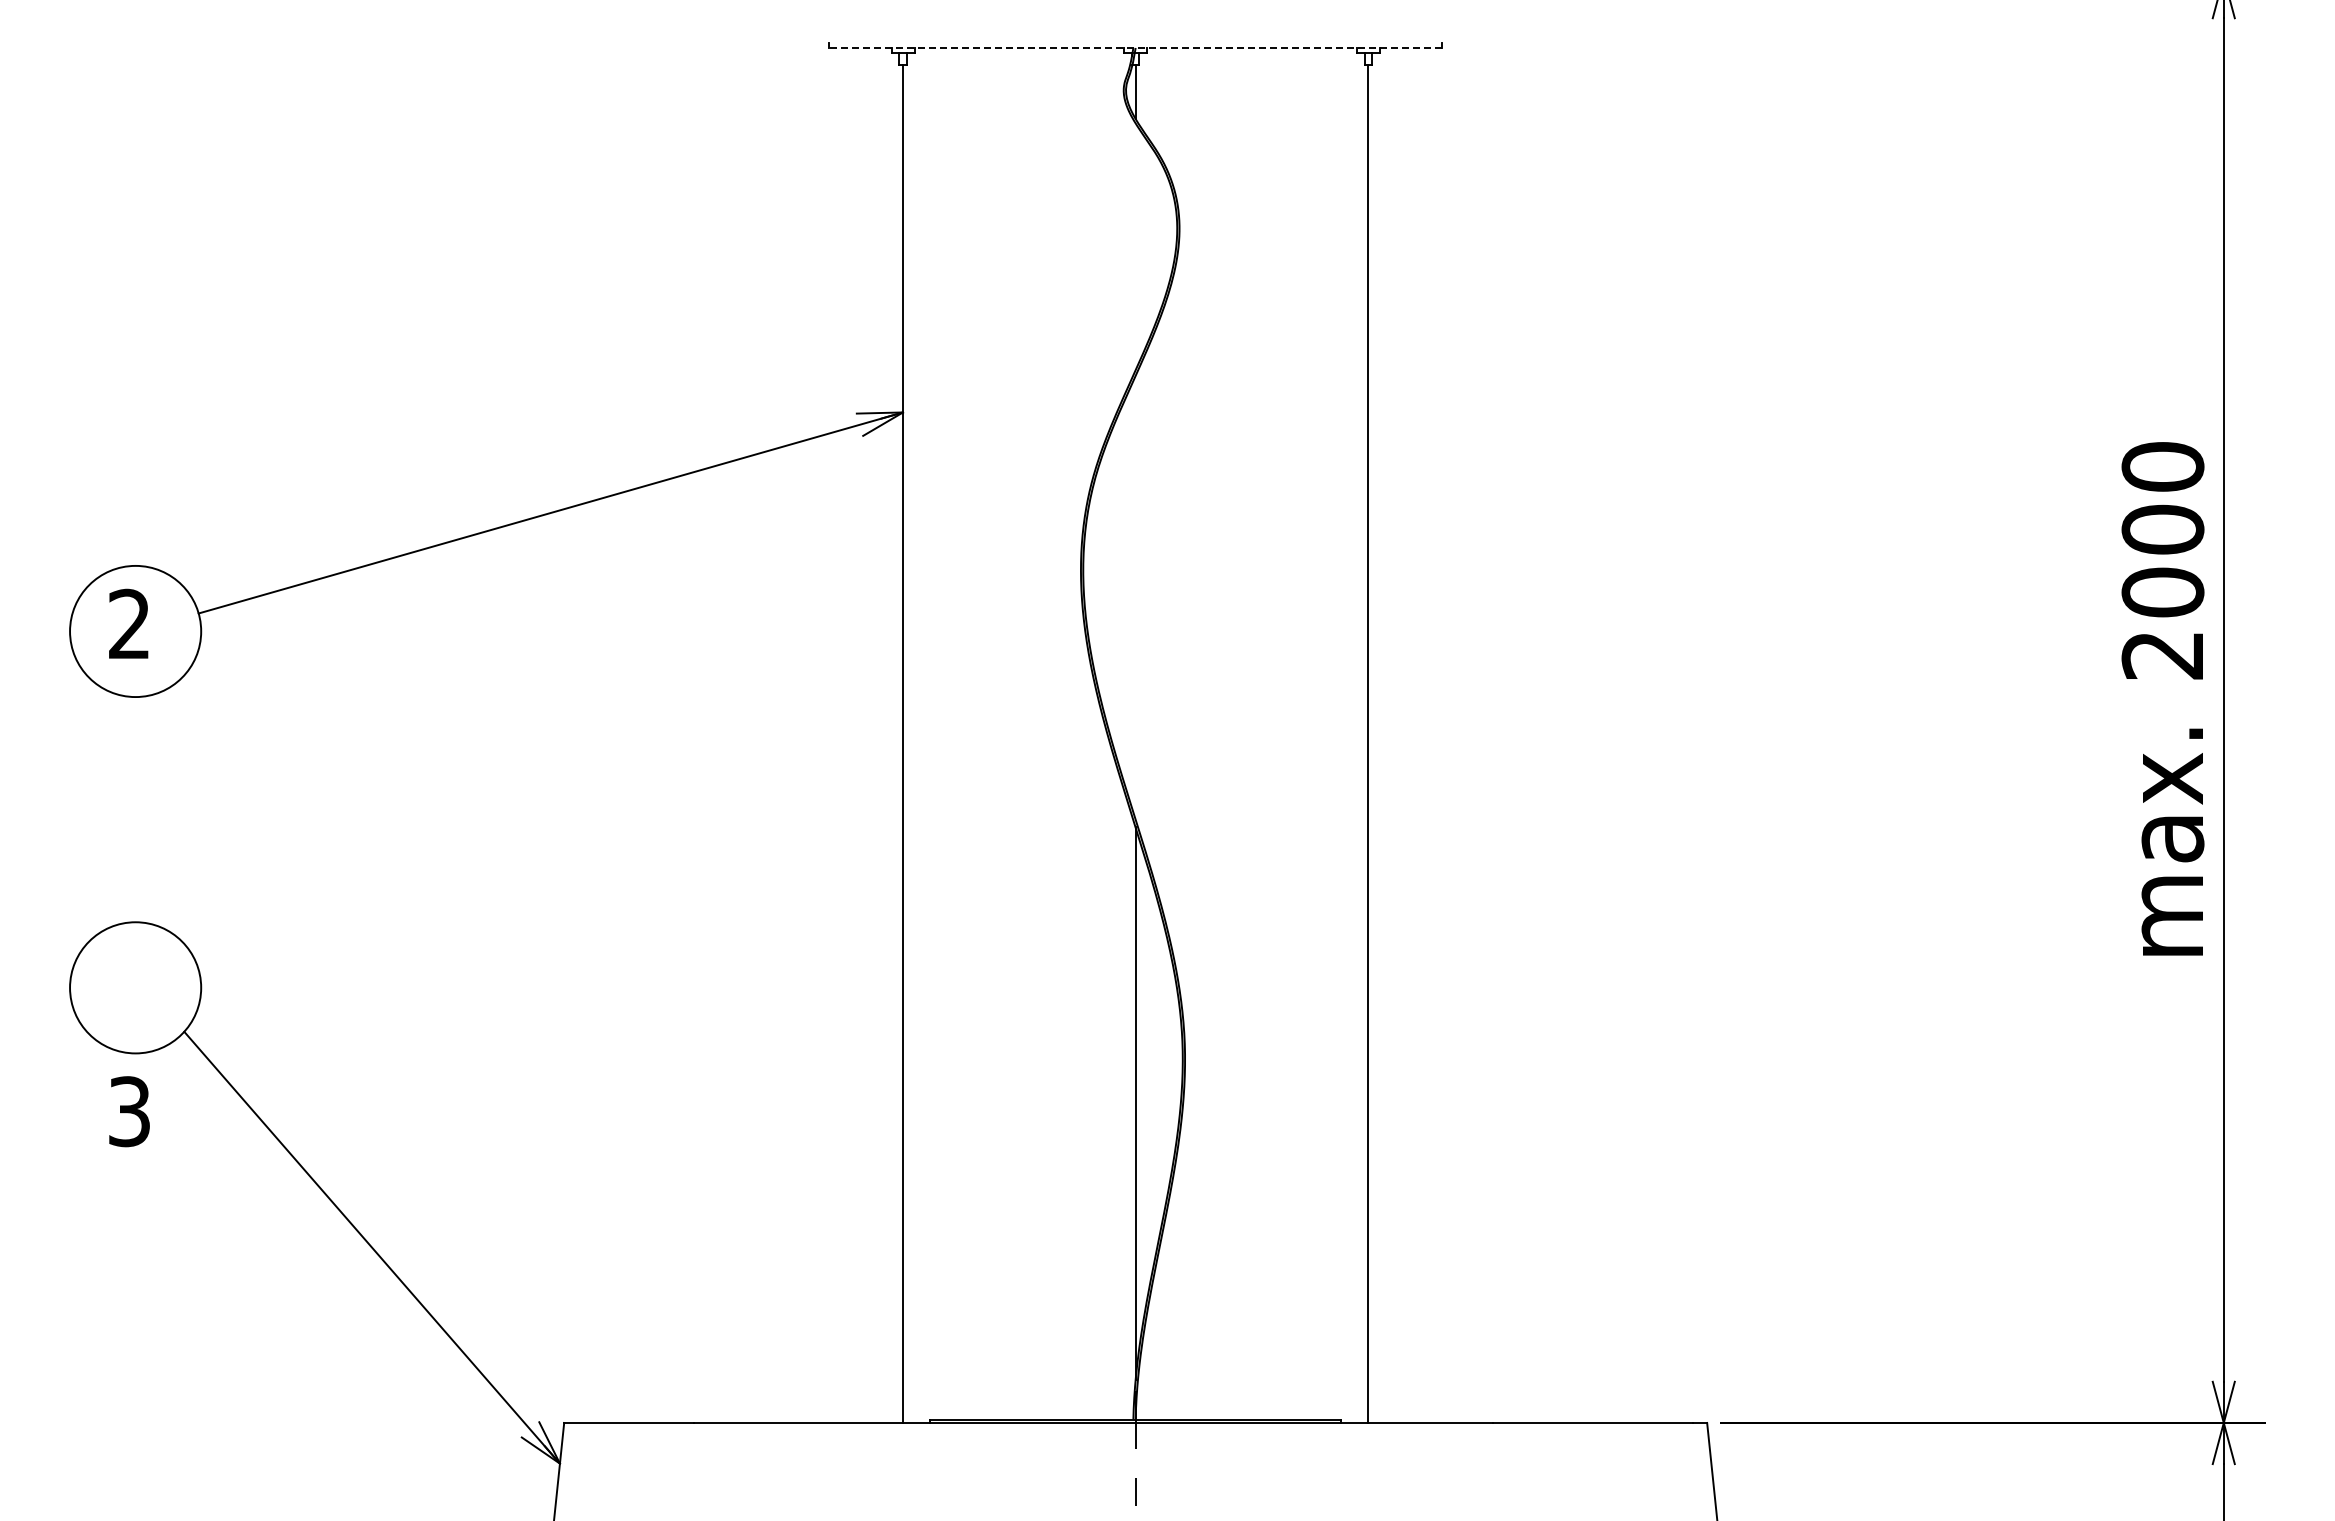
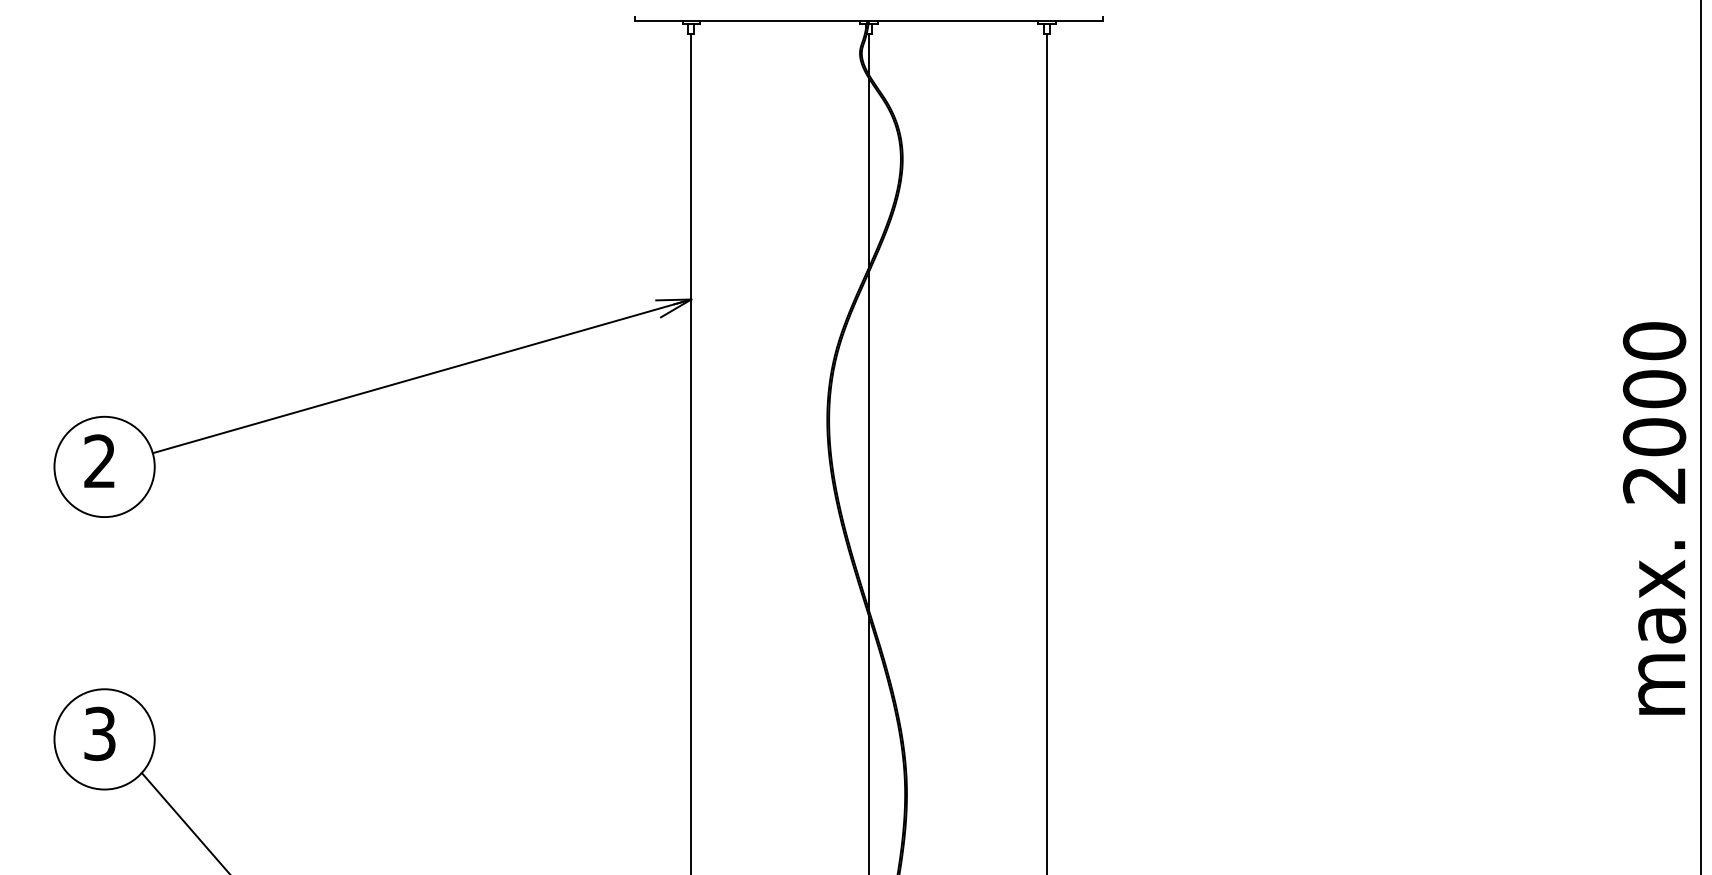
line: (1135, 47) -> (869, 20), dashed -> solid
line: (1135, 246) -> (869, 172), added
line: (1135, 597) -> (869, 440), added
text: (129, 1111) -> (99, 733), moved

